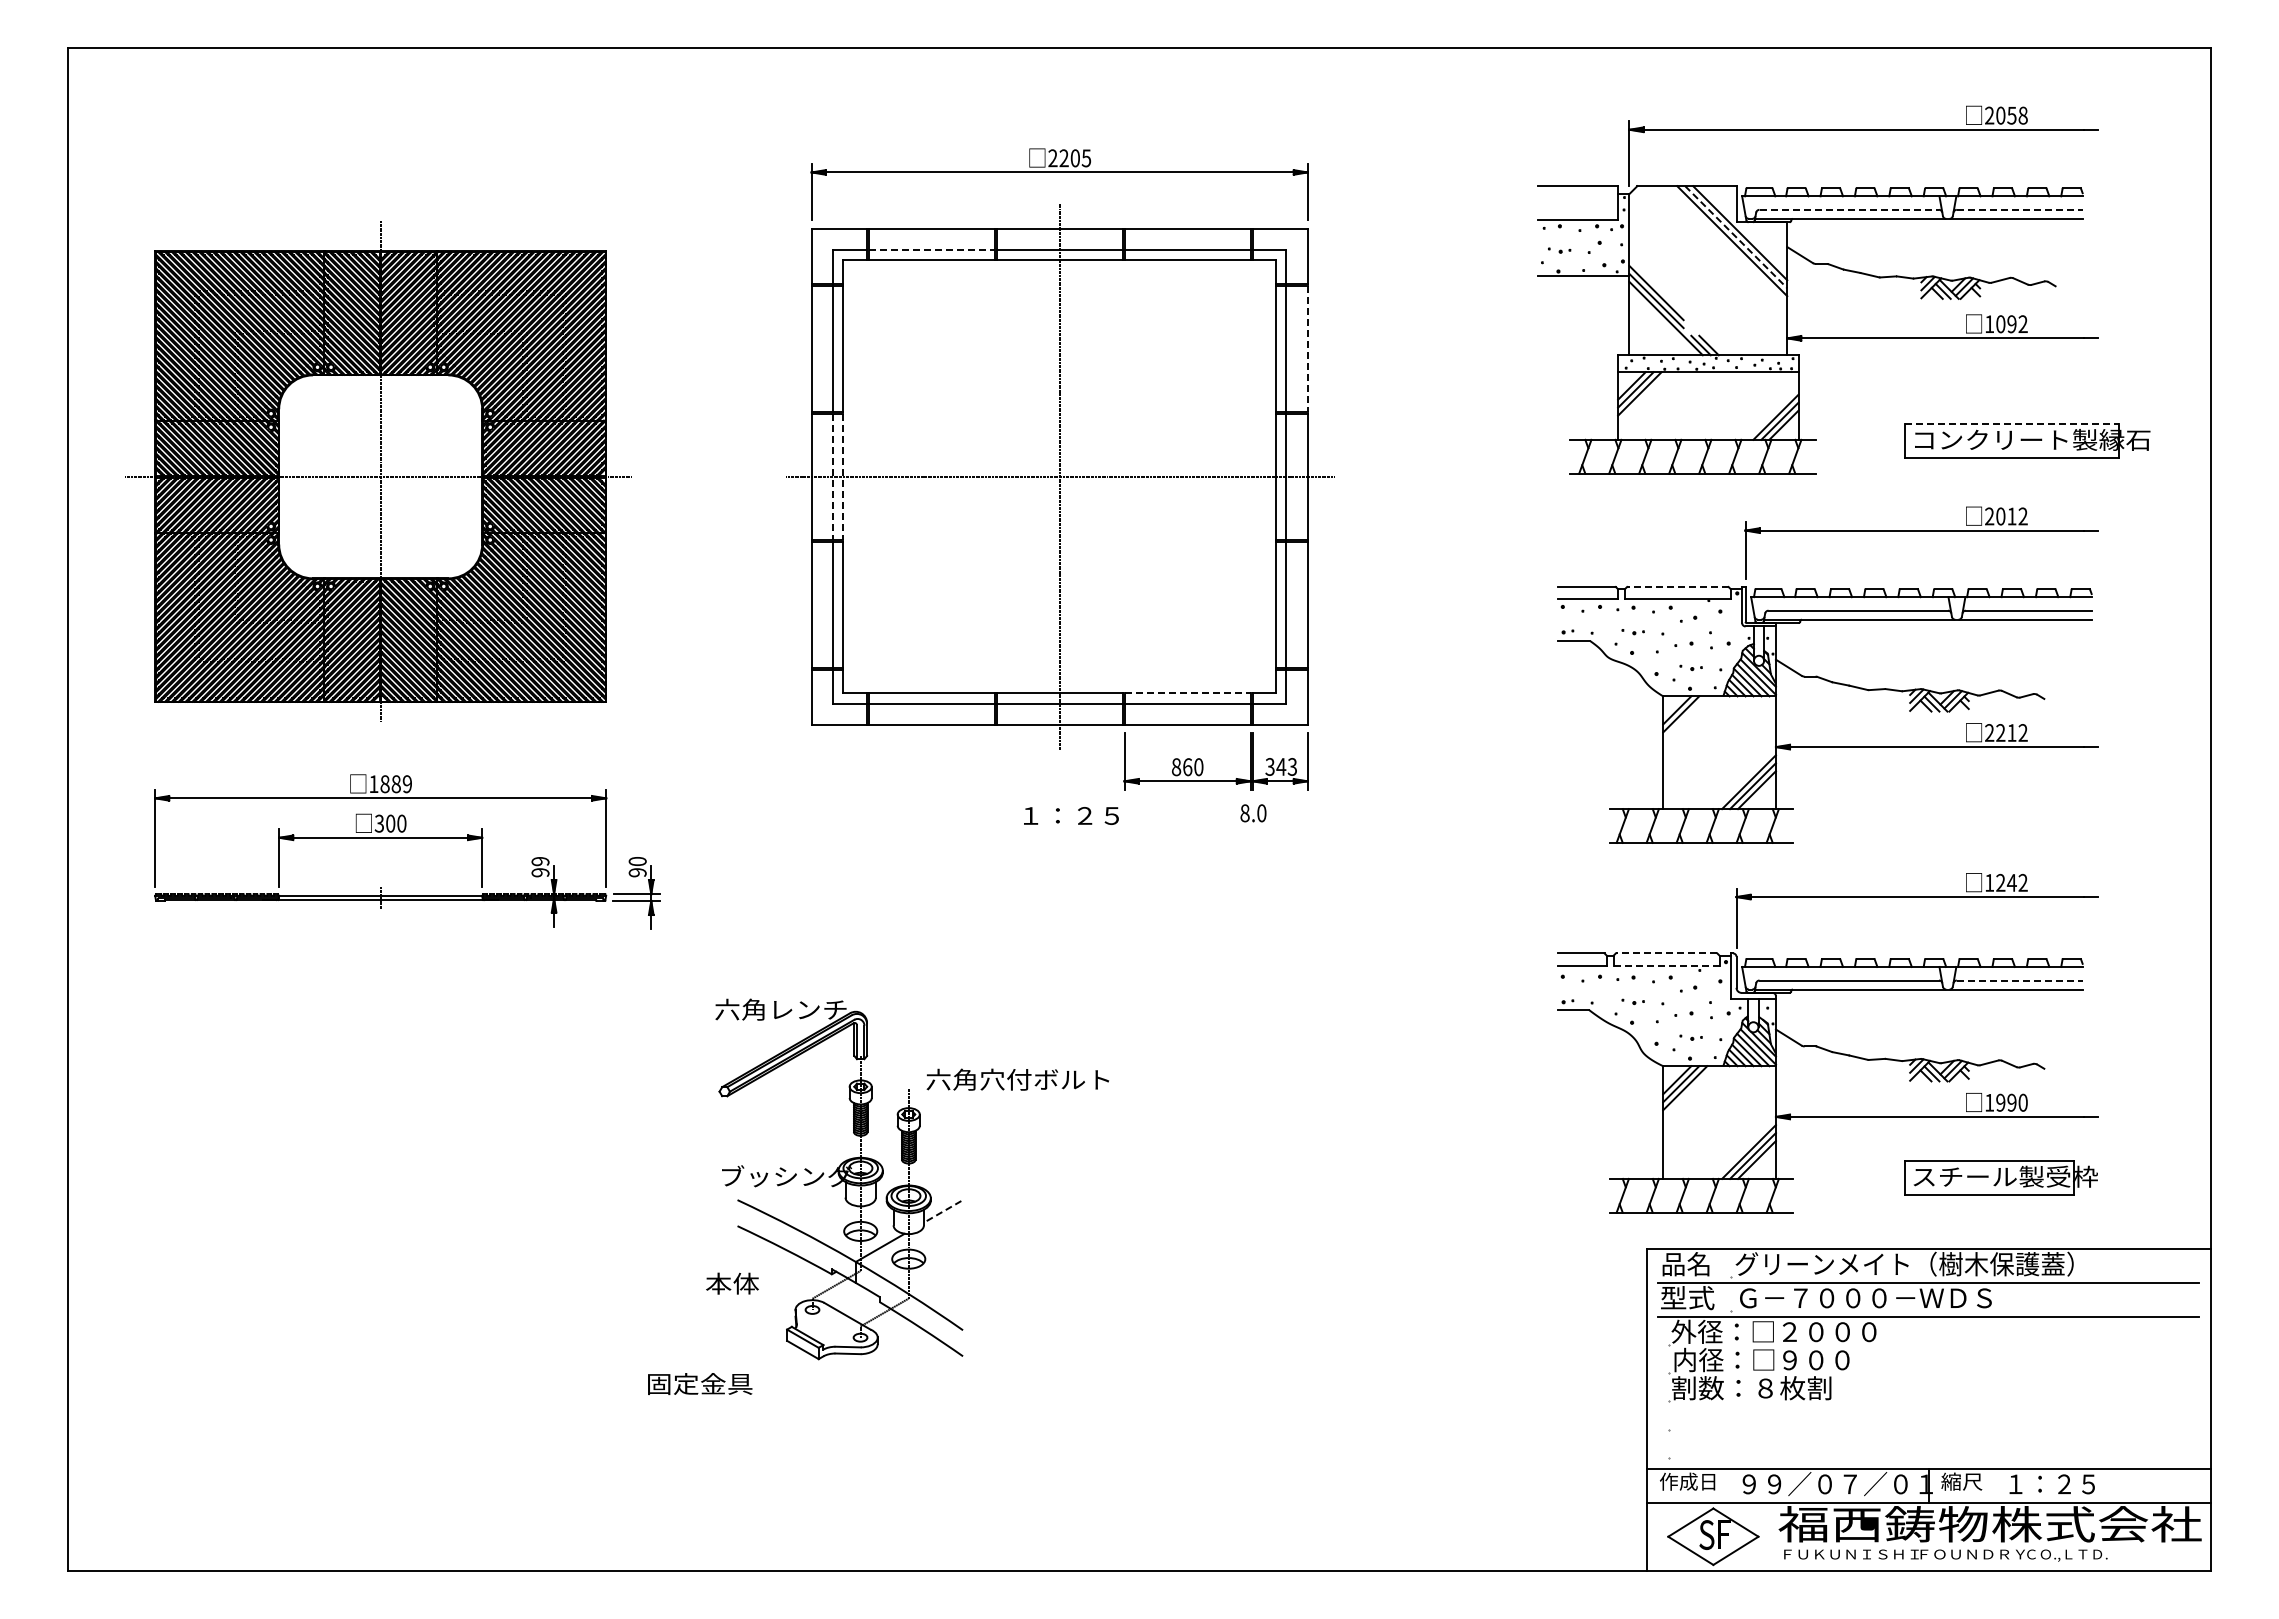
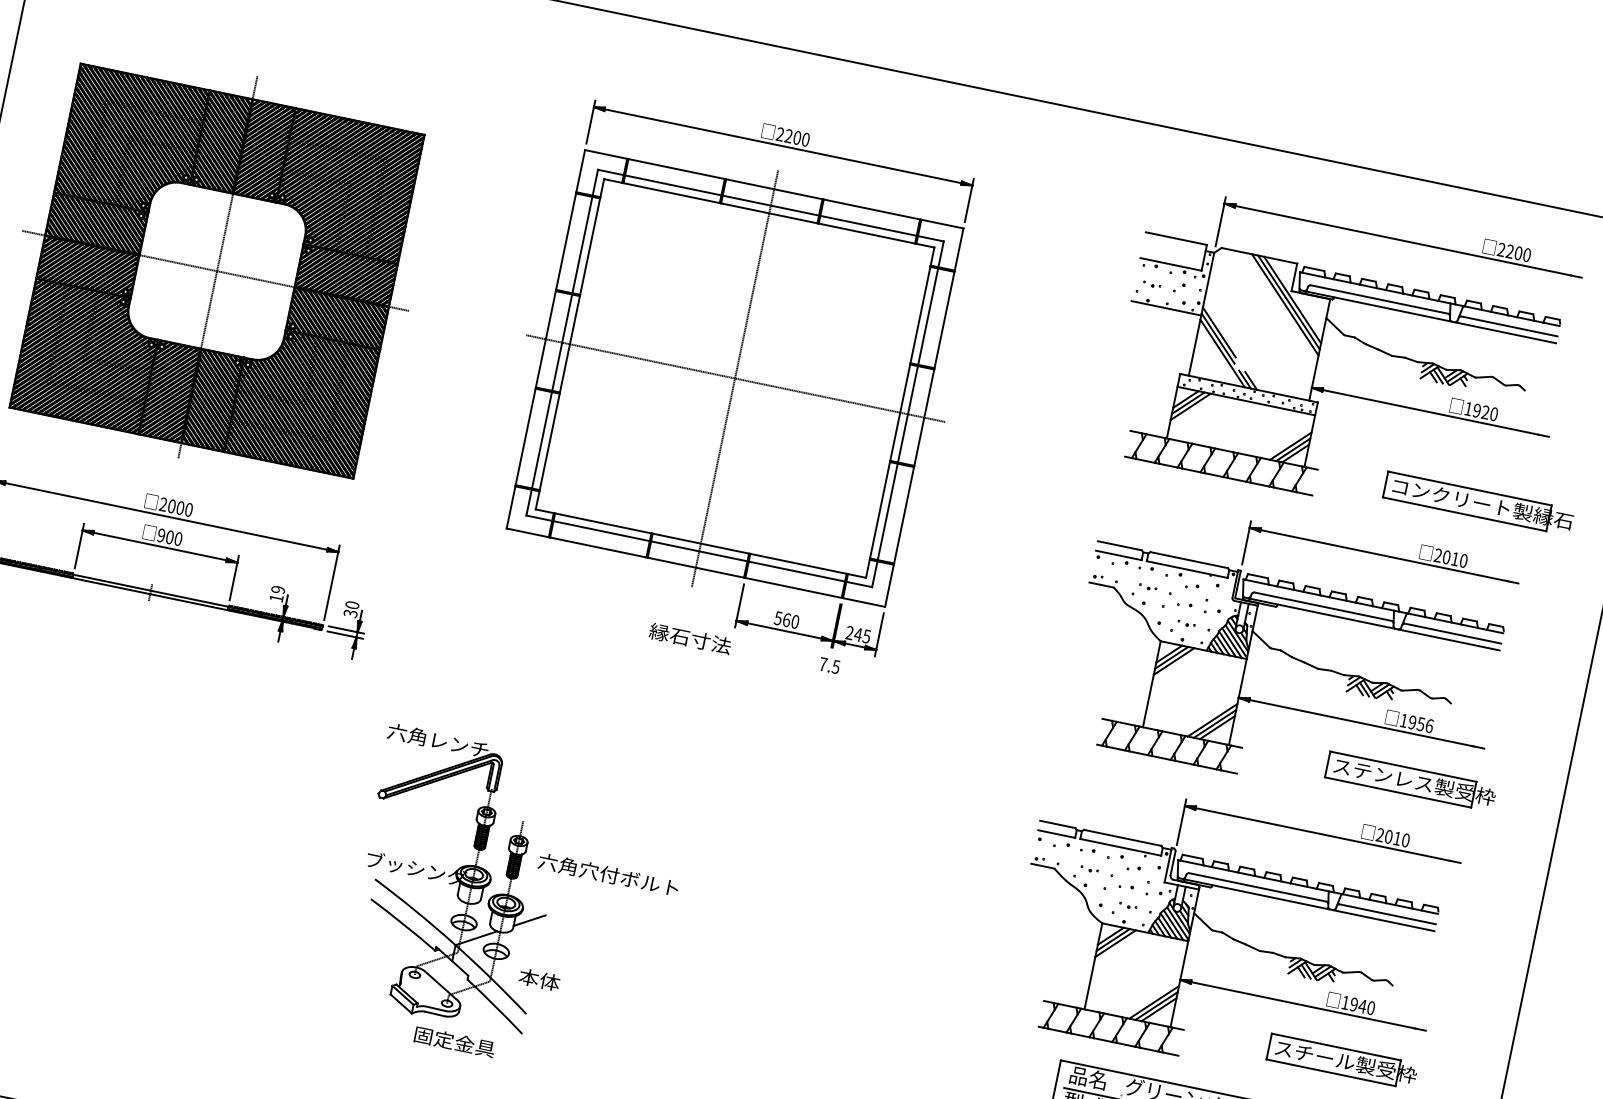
text: (2011, 115) -> (1518, 253), 2058 -> 2200
text: (1086, 158) -> (805, 139), 2205 -> 2200
line: (1849, 209) -> (1379, 299), dashed -> solid
line: (2019, 209) -> (1509, 326), dashed -> solid
line: (1736, 237) -> (1289, 302), dashed -> solid
line: (932, 250) -> (673, 185), dashed -> solid
text: (2011, 324) -> (1485, 412), 1092 -> 1920
line: (1307, 349) -> (944, 320), dashed -> solid
line: (2012, 423) -> (1470, 488), dashed -> solid
line: (833, 477) -> (562, 343), dashed -> solid
line: (843, 477) -> (570, 344), dashed -> solid
text: (2022, 516) -> (1463, 560), 2012 -> 2010
line: (1677, 587) -> (1188, 560), dashed -> solid
line: (1188, 693) -> (799, 564), dashed -> solid
line: (1685, 718) -> (1174, 661), added
text: (2006, 732) -> (1416, 723), 2212 -> 1956
text: (1280, 766) -> (857, 634), 343 -> 245
text: (1176, 767) -> (778, 618), 860 -> 560
text: (390, 784) -> (175, 507), 1889 -> 2000
part: (2014, 807) -> (1411, 781), added
text: (1253, 813) -> (829, 665), 8.0 -> 7.5
text: (1071, 815) -> (690, 638), １：２５ -> 縁石寸法
text: (378, 823) -> (160, 535), 300 -> 900
text: (540, 872) -> (276, 598), 99 -> 19
text: (637, 872) -> (350, 613), 90 -> 30
text: (2006, 882) -> (1393, 837), 1242 -> 2010
line: (1666, 953) -> (1122, 837), dashed -> solid
line: (1666, 965) -> (1120, 847), dashed -> solid
line: (2019, 980) -> (1387, 914), dashed -> solid
text: (1017, 1079) -> (608, 874), moved
text: (2011, 1102) -> (1362, 1006), 1990 -> 1940
line: (942, 1211) -> (529, 920), dashed -> solid
text: (732, 1283) -> (539, 979), moved
text: (700, 1383) -> (455, 1041), moved

